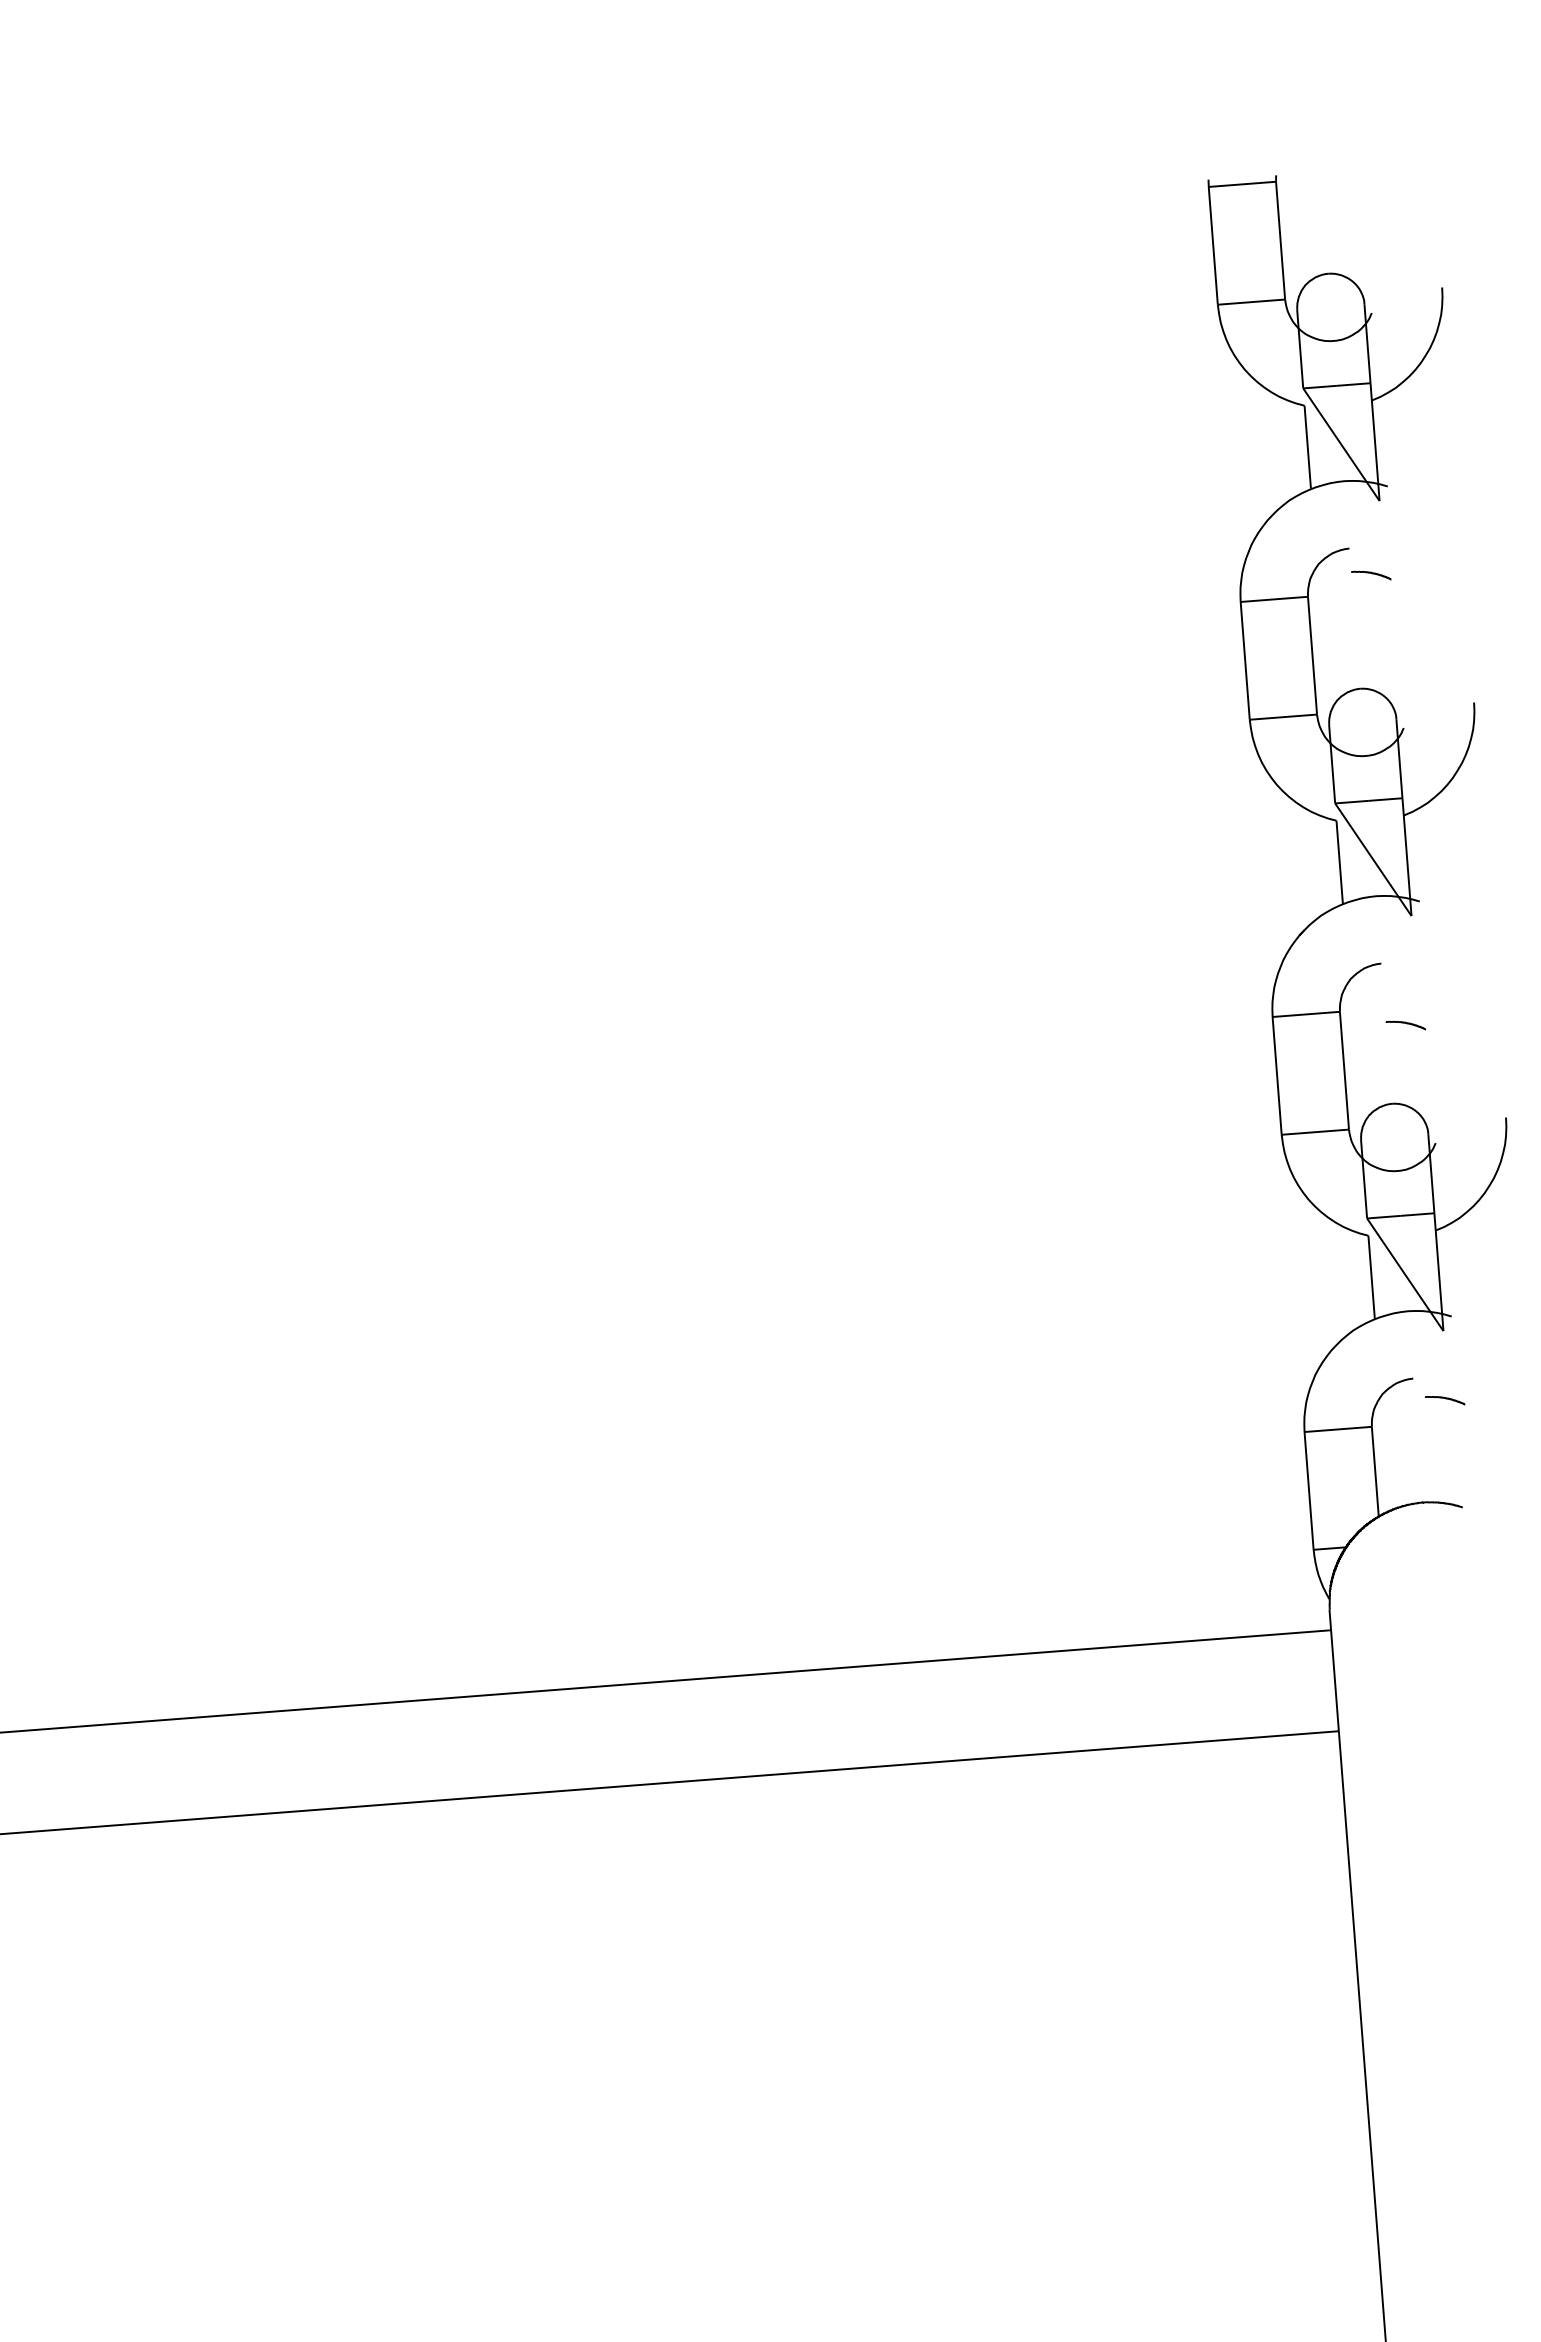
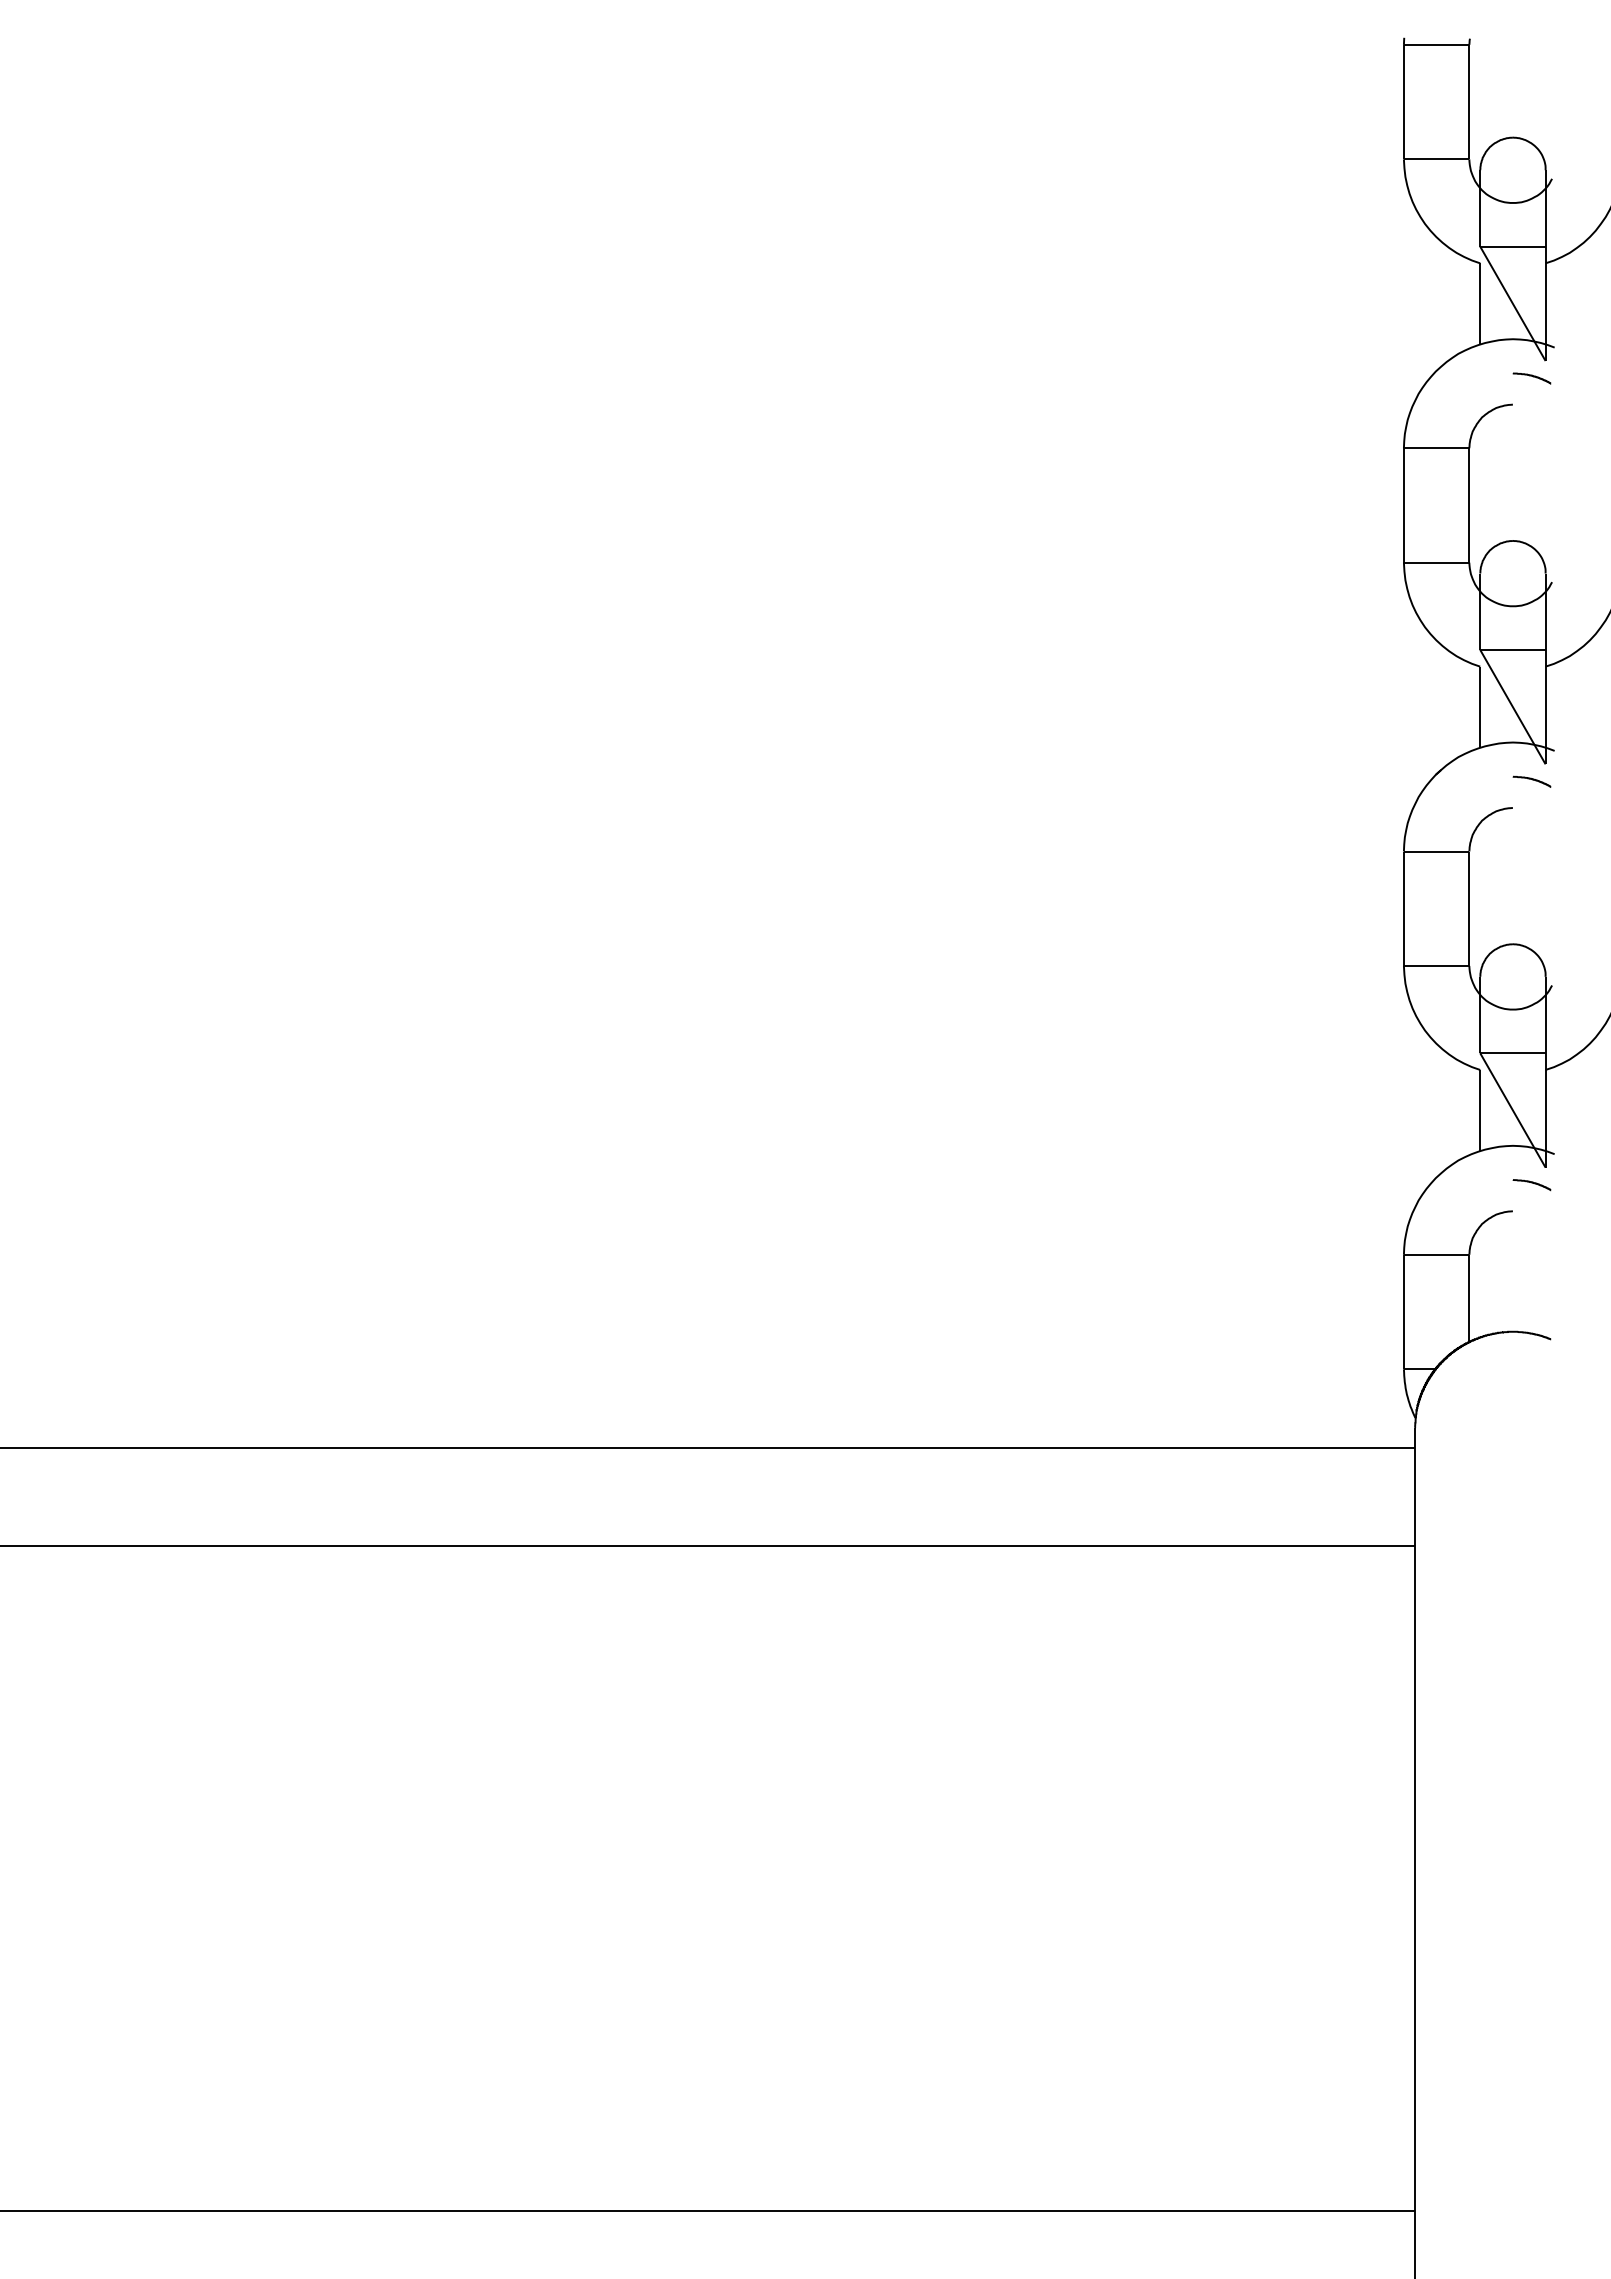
curve: (1370, 573) -> (1531, 376), moved
curve: (1406, 1024) -> (1532, 780), moved
curve: (1444, 1399) -> (1531, 1183), moved

